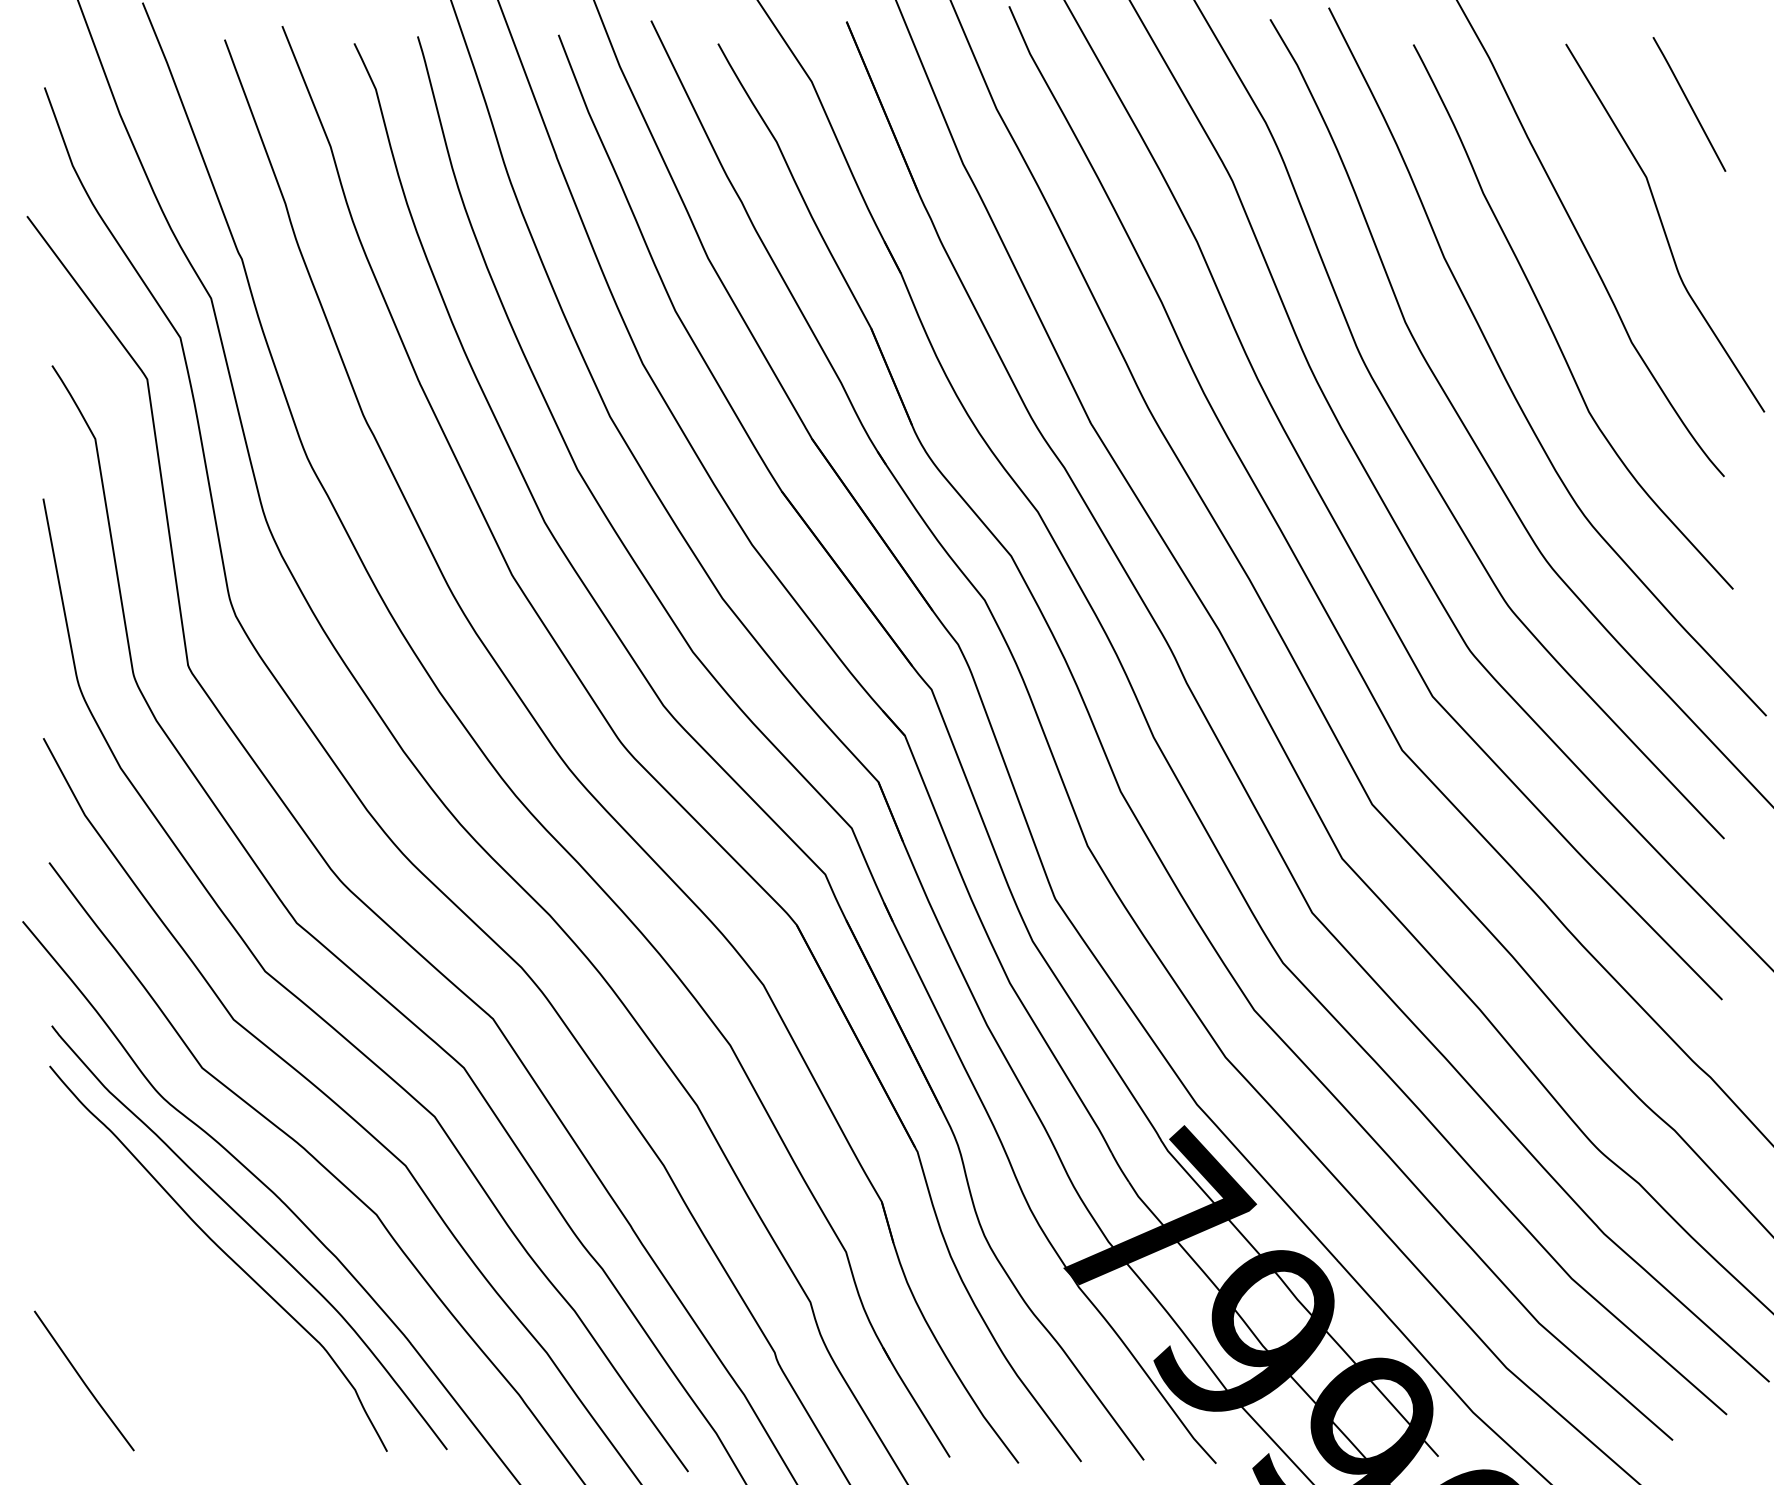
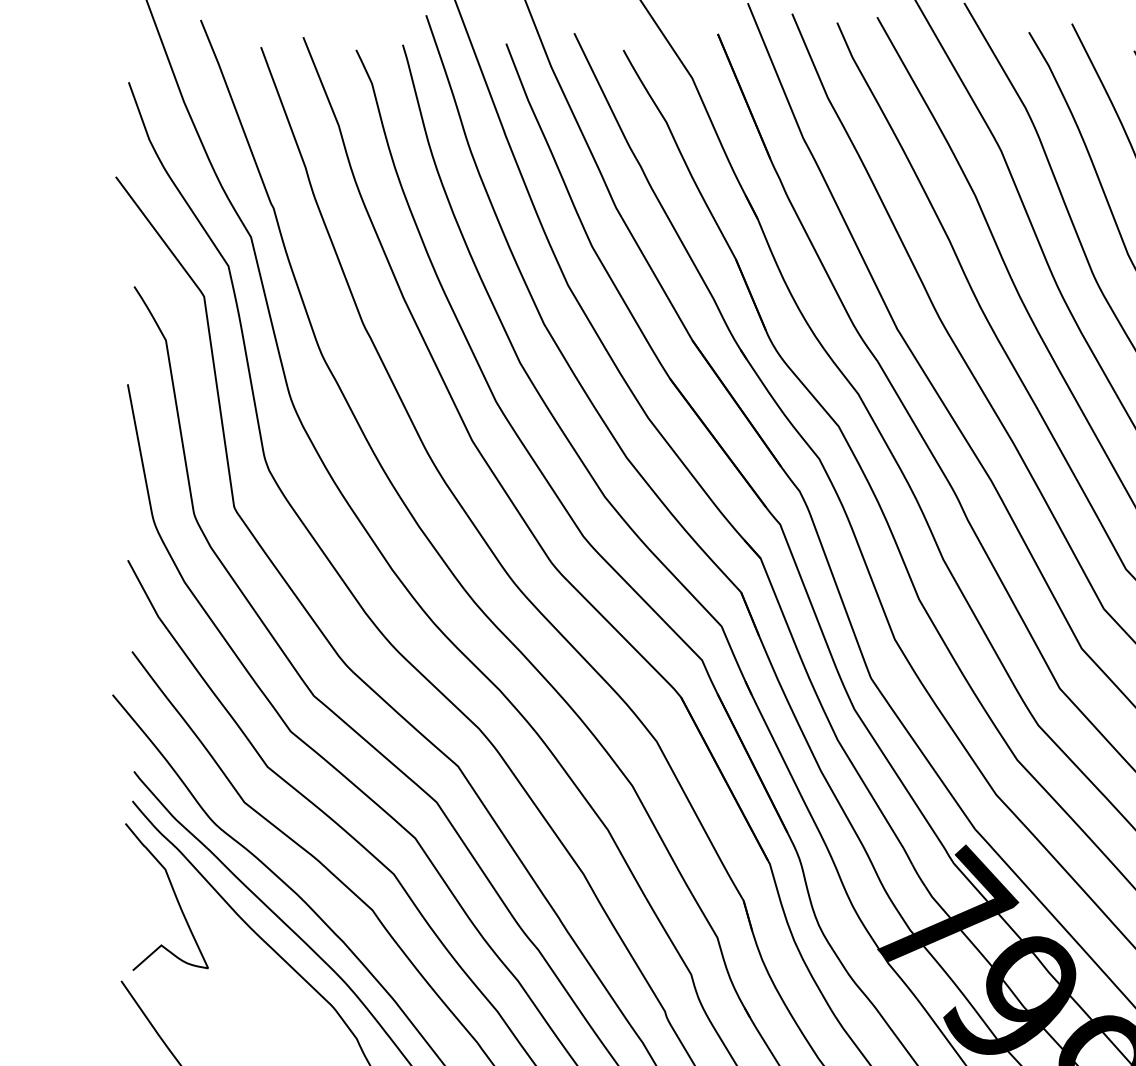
curve: (106, 1192) -> (174, 893), added

